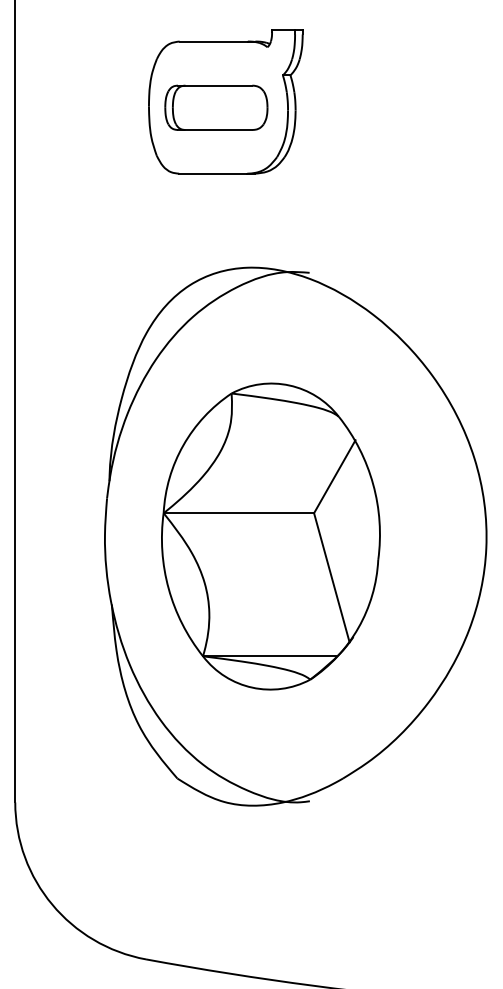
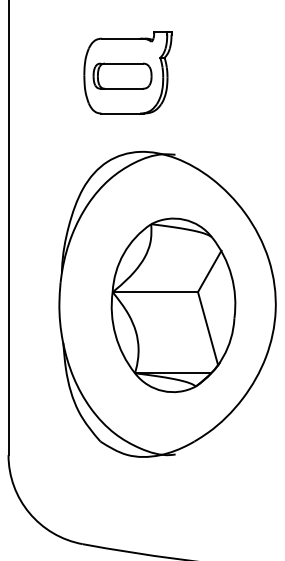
part: (225, 101) -> (127, 72), moved
part: (270, 535) -> (173, 304), moved

